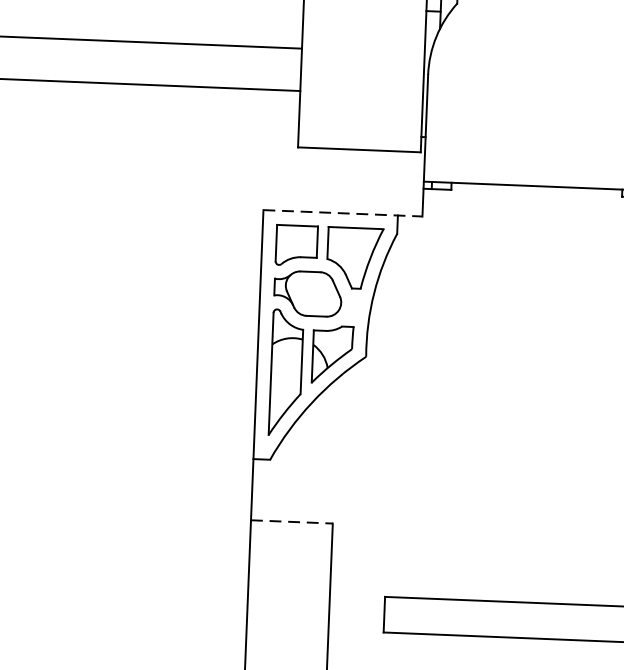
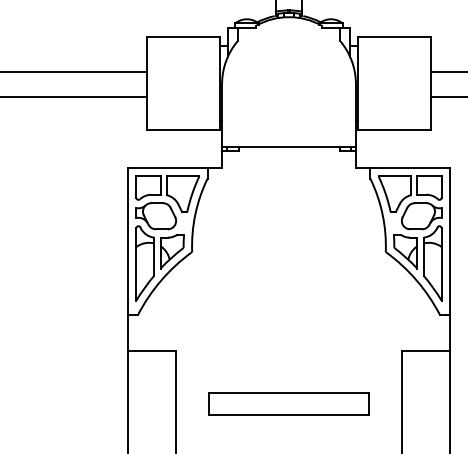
line: (343, 212) -> (175, 167), dashed -> solid
line: (292, 522) -> (152, 351), dashed -> solid

